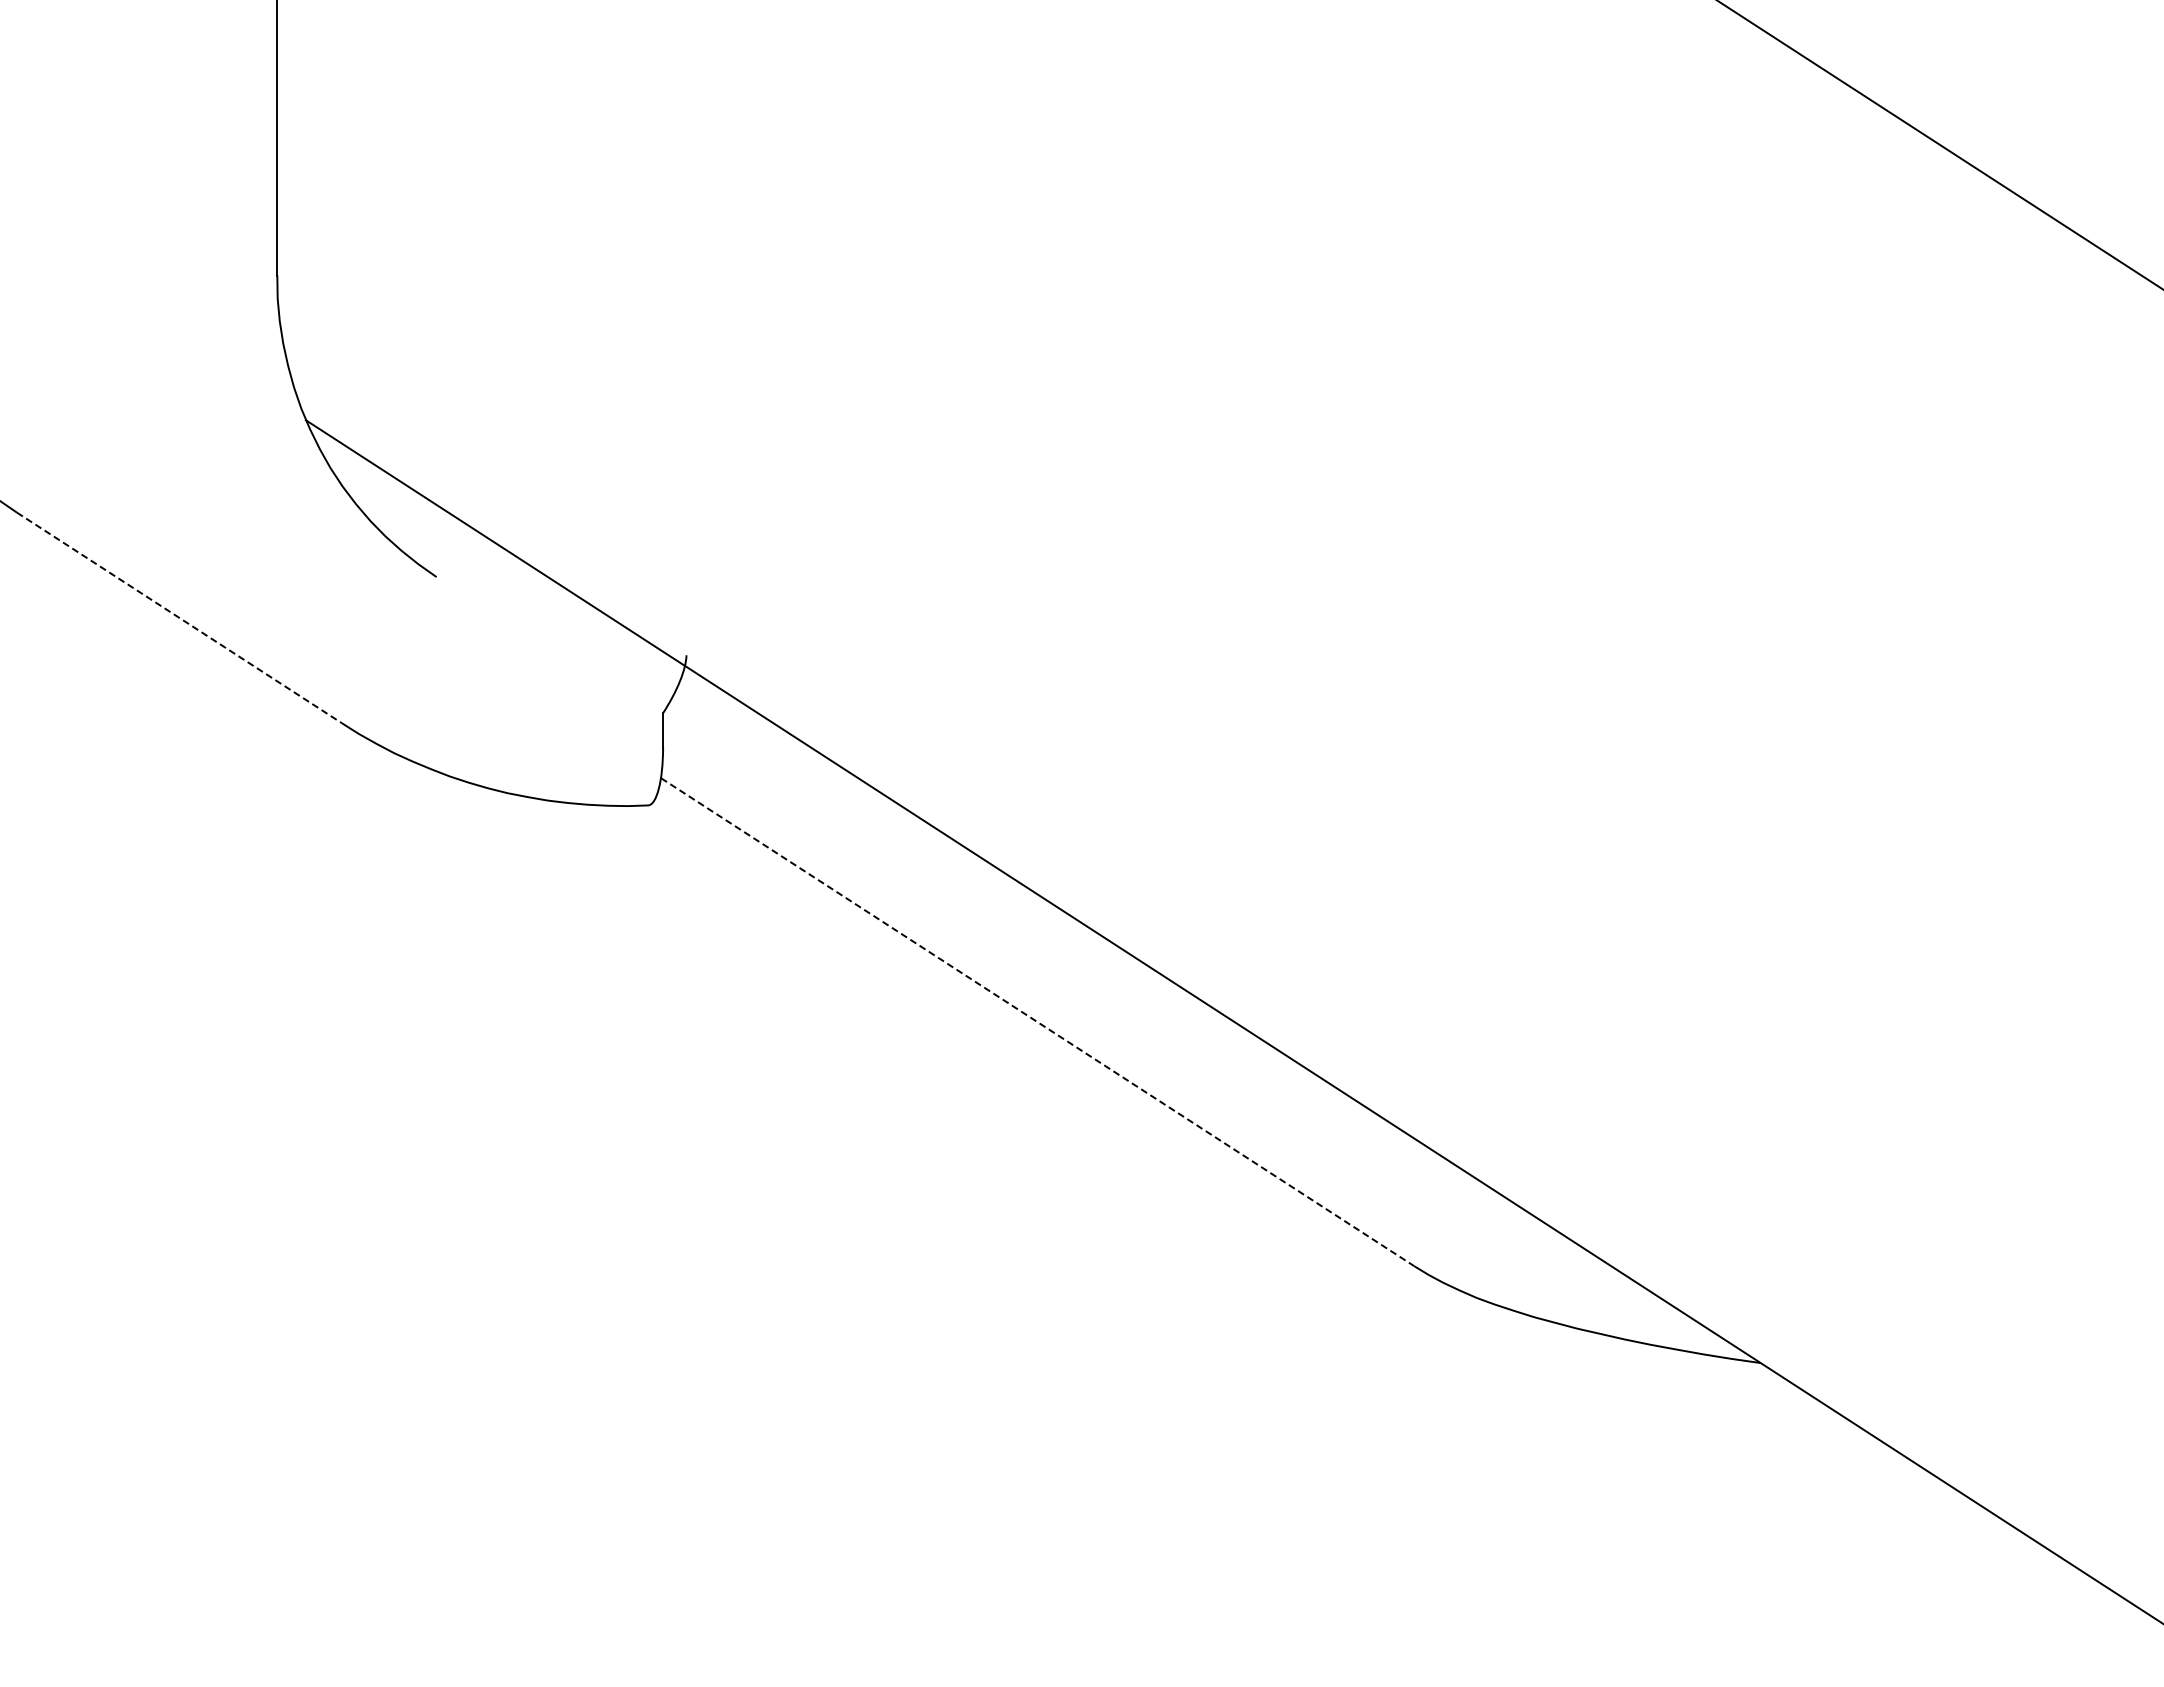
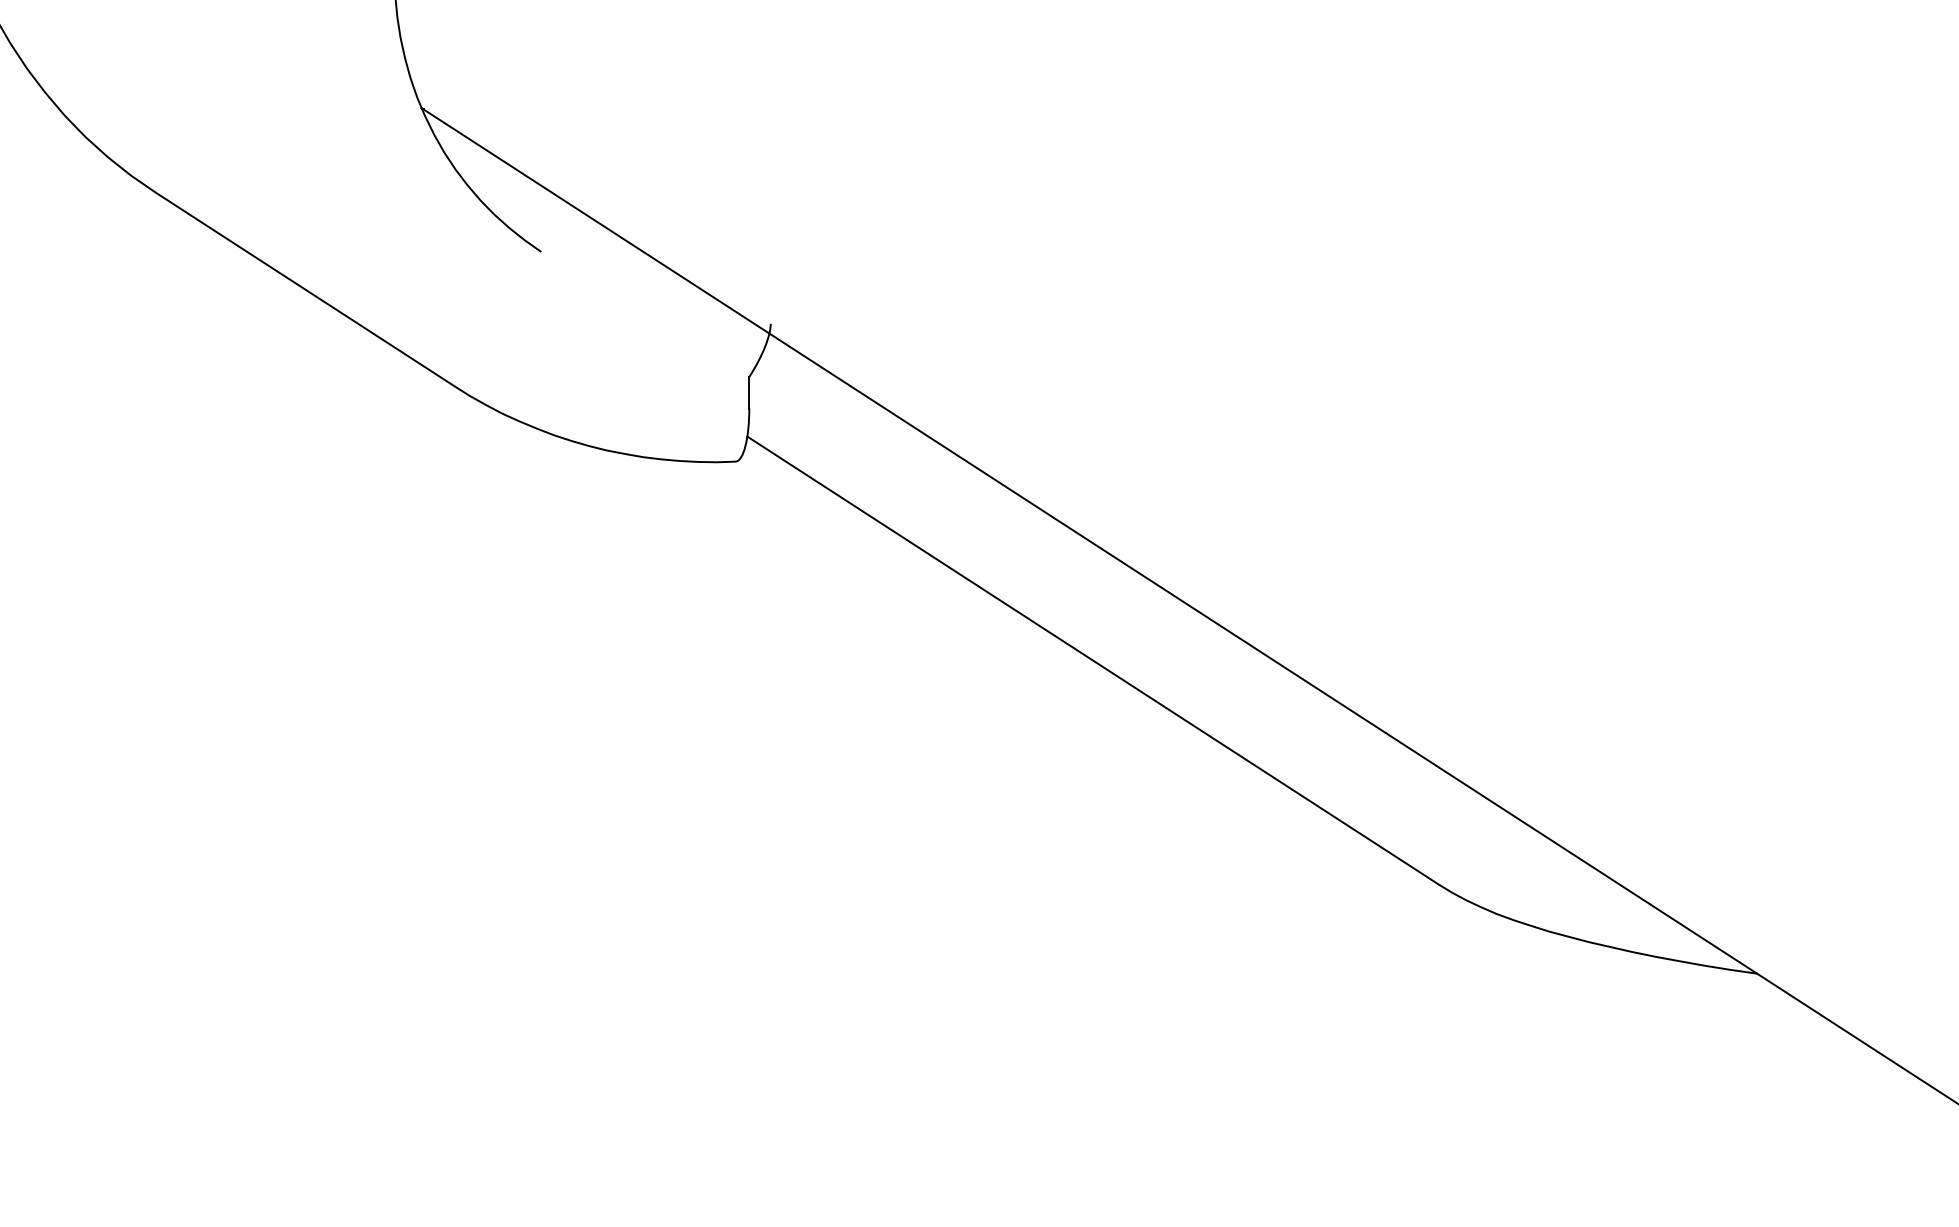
line: (179, 617) -> (305, 289), dashed -> solid
line: (1037, 1022) -> (1093, 660), dashed -> solid

